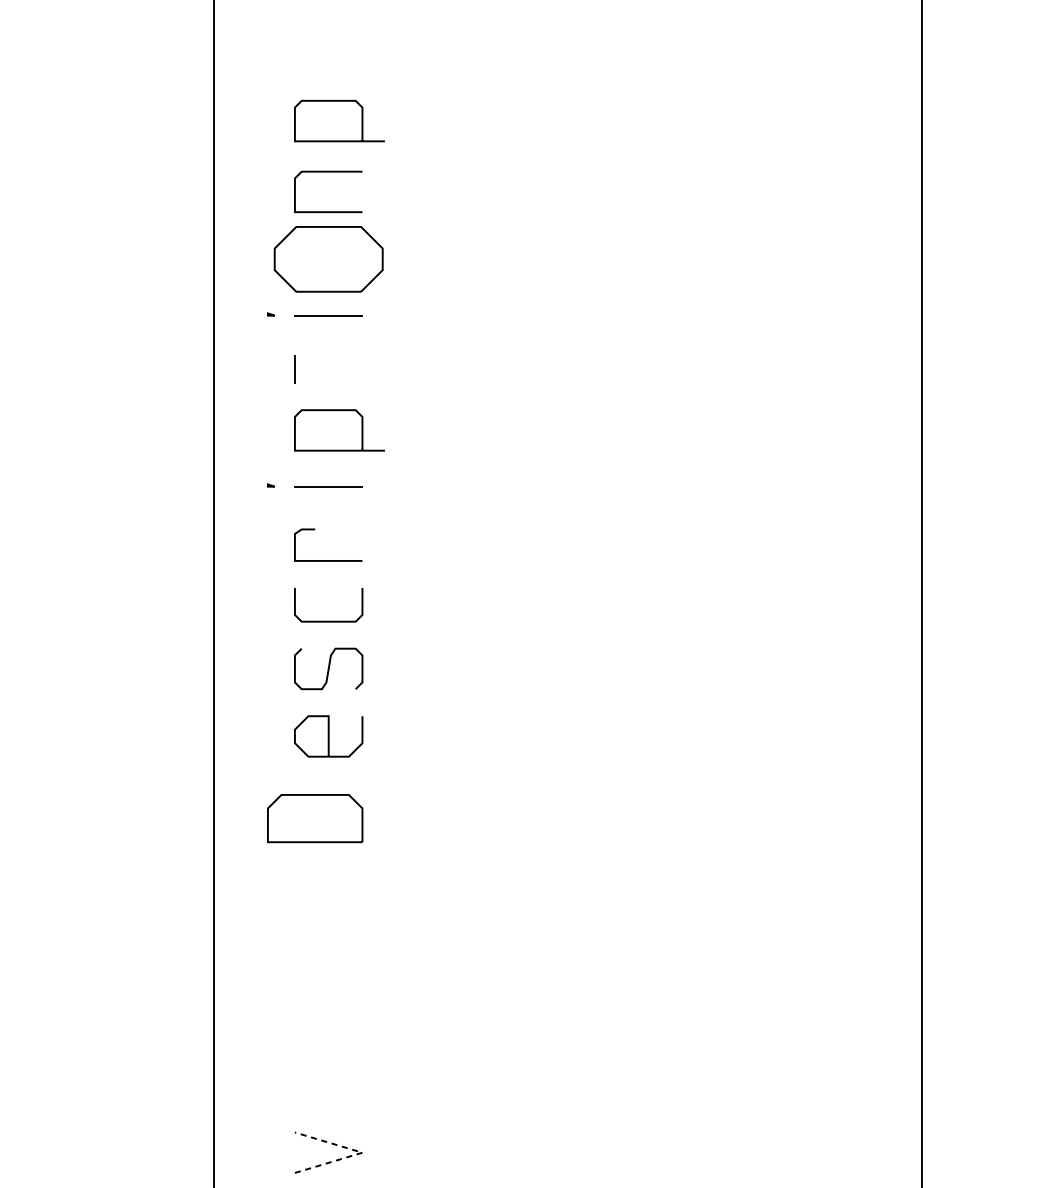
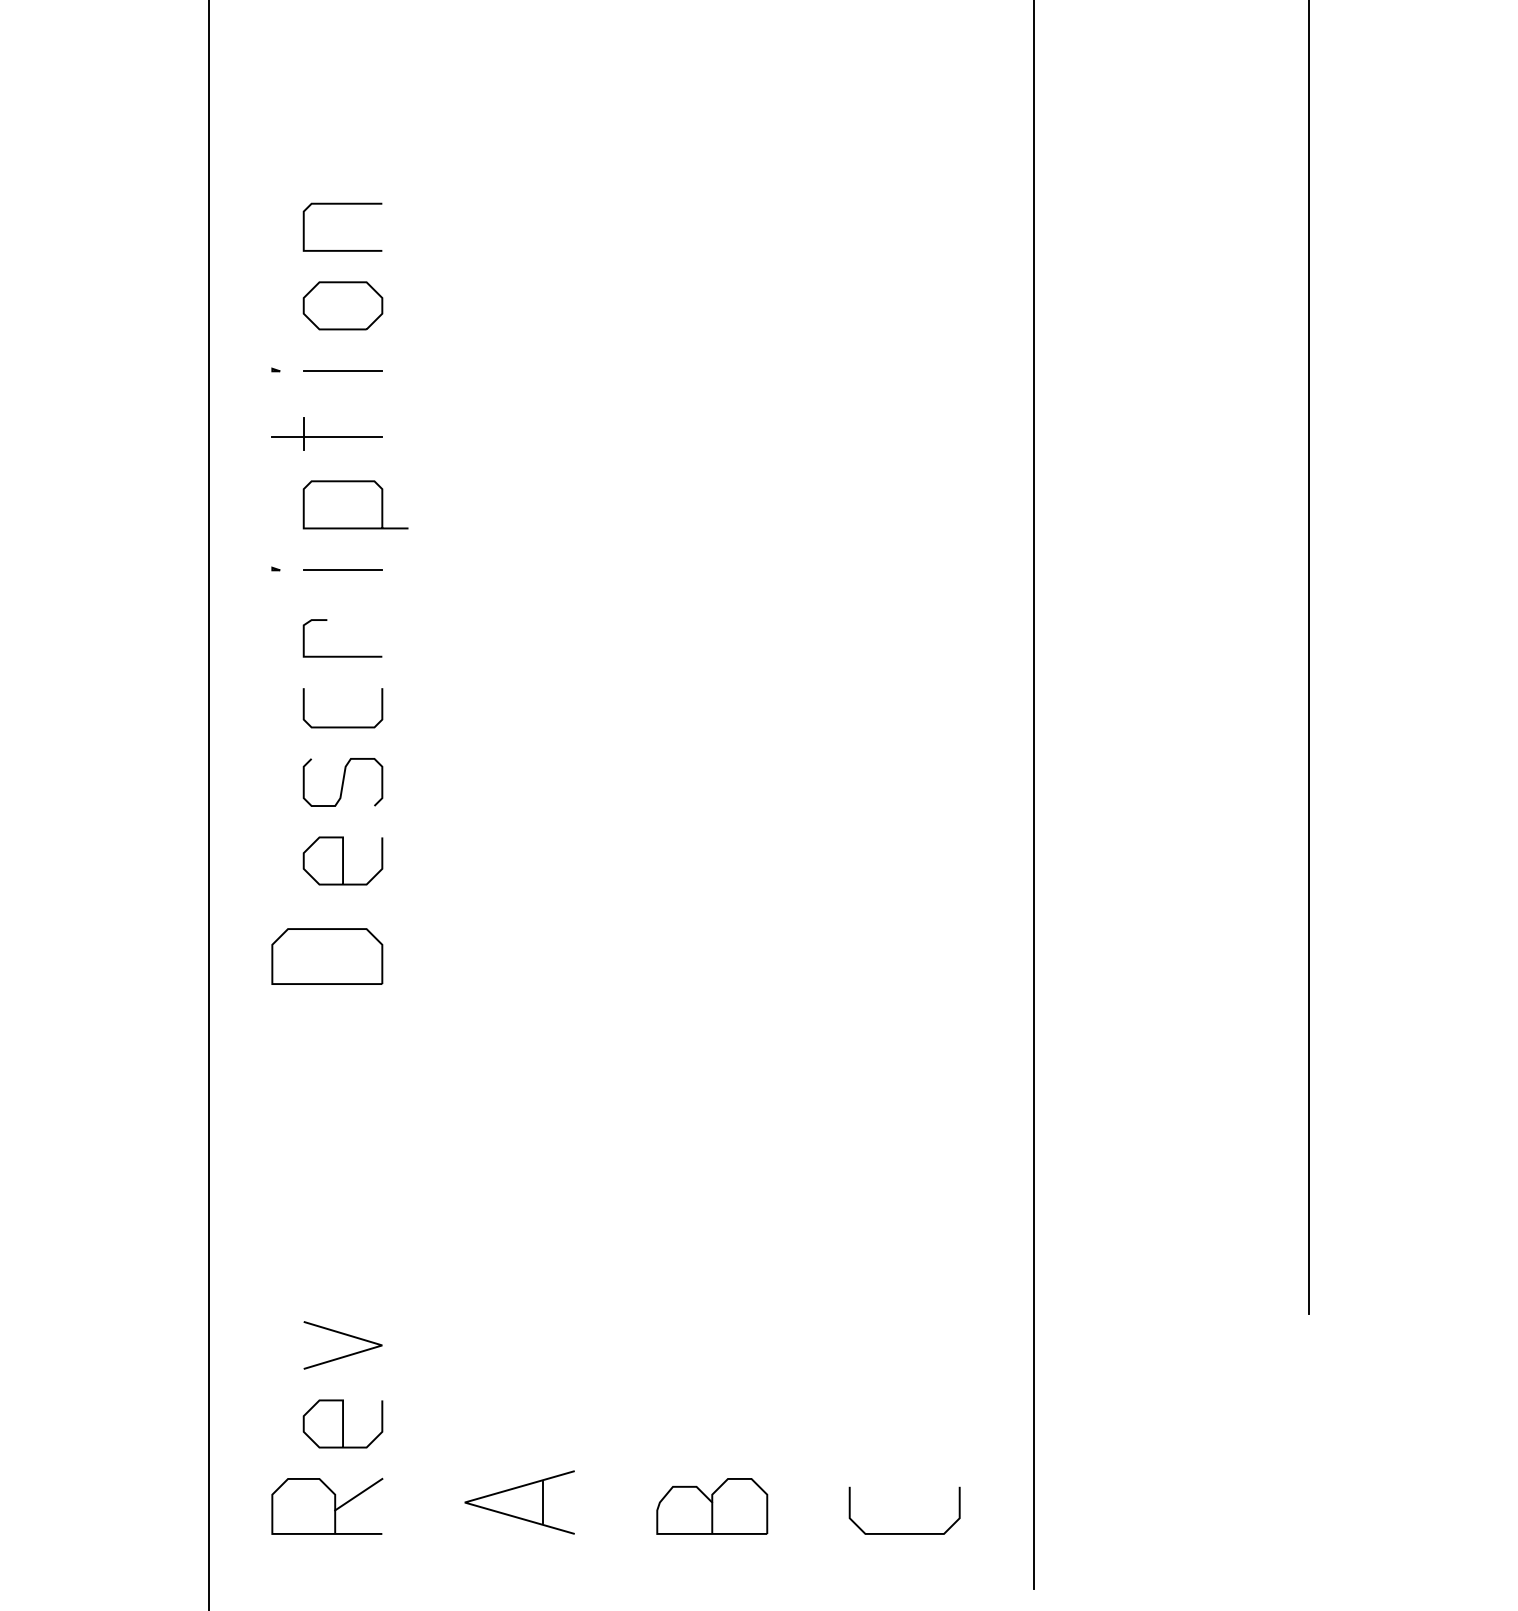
curve: (339, 101) -> (355, 122), removed
part: (328, 259) -> (342, 305), size x0.62
line: (315, 371) -> (327, 436), added
line: (362, 1152) -> (382, 1345), dashed -> solid

